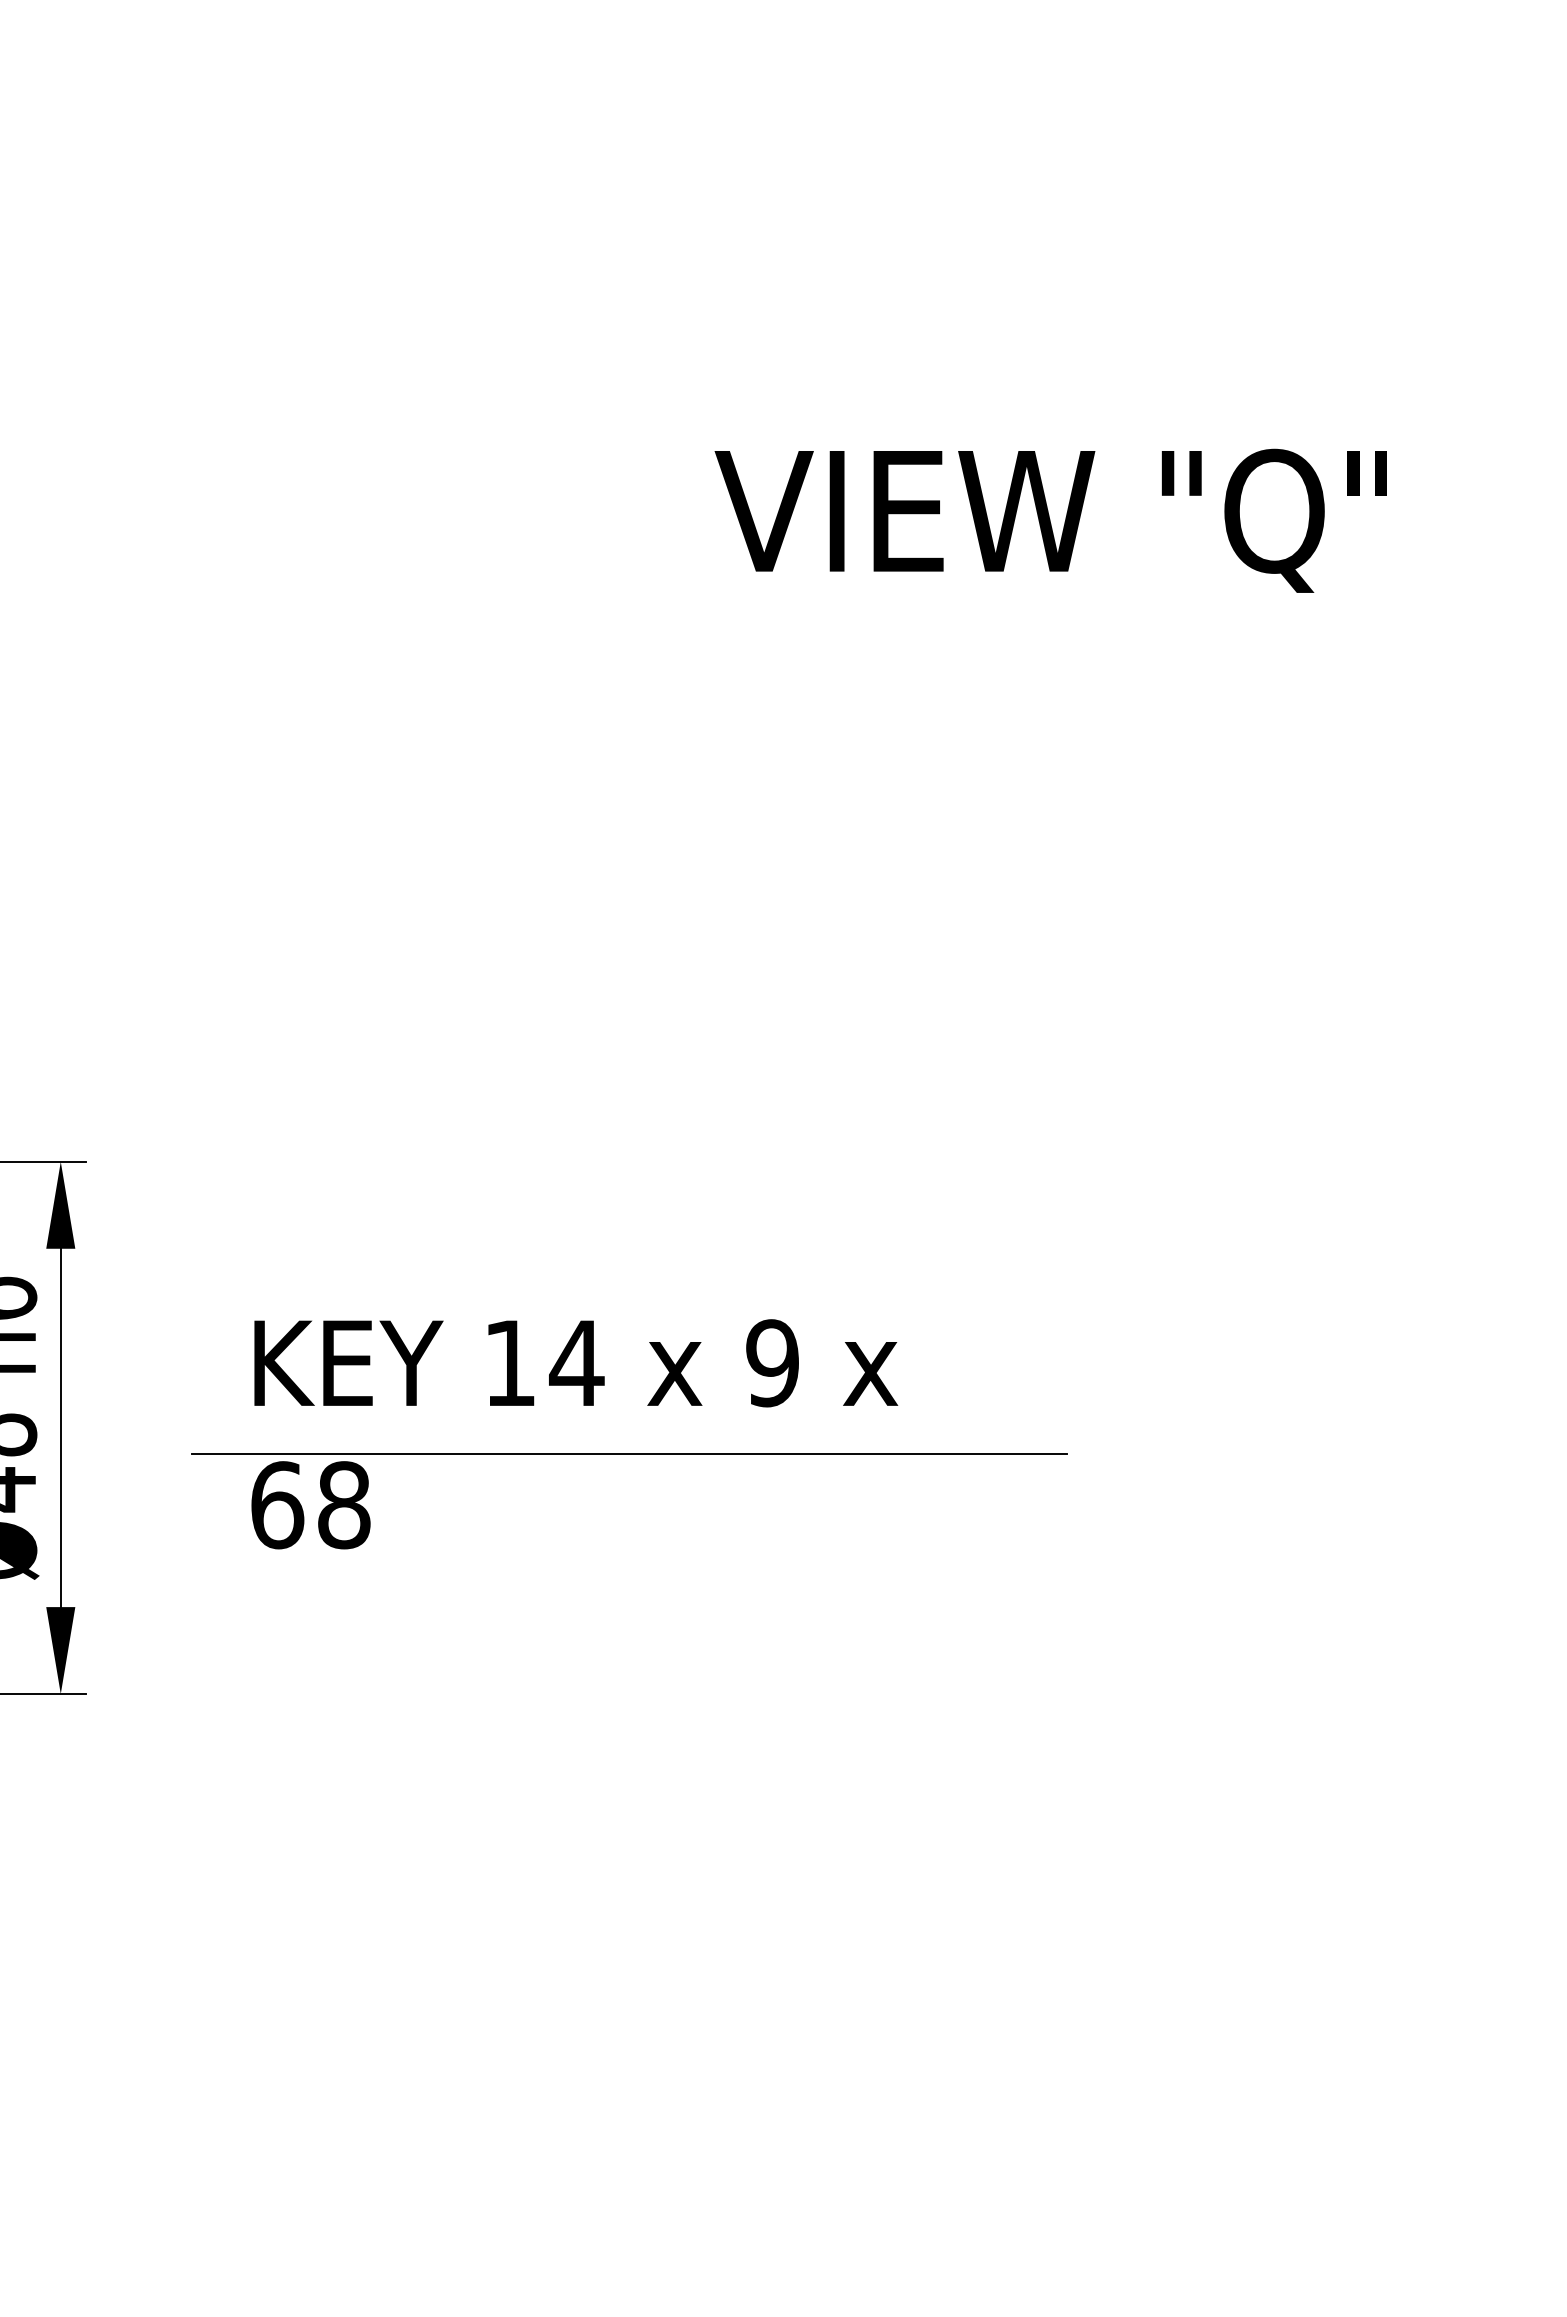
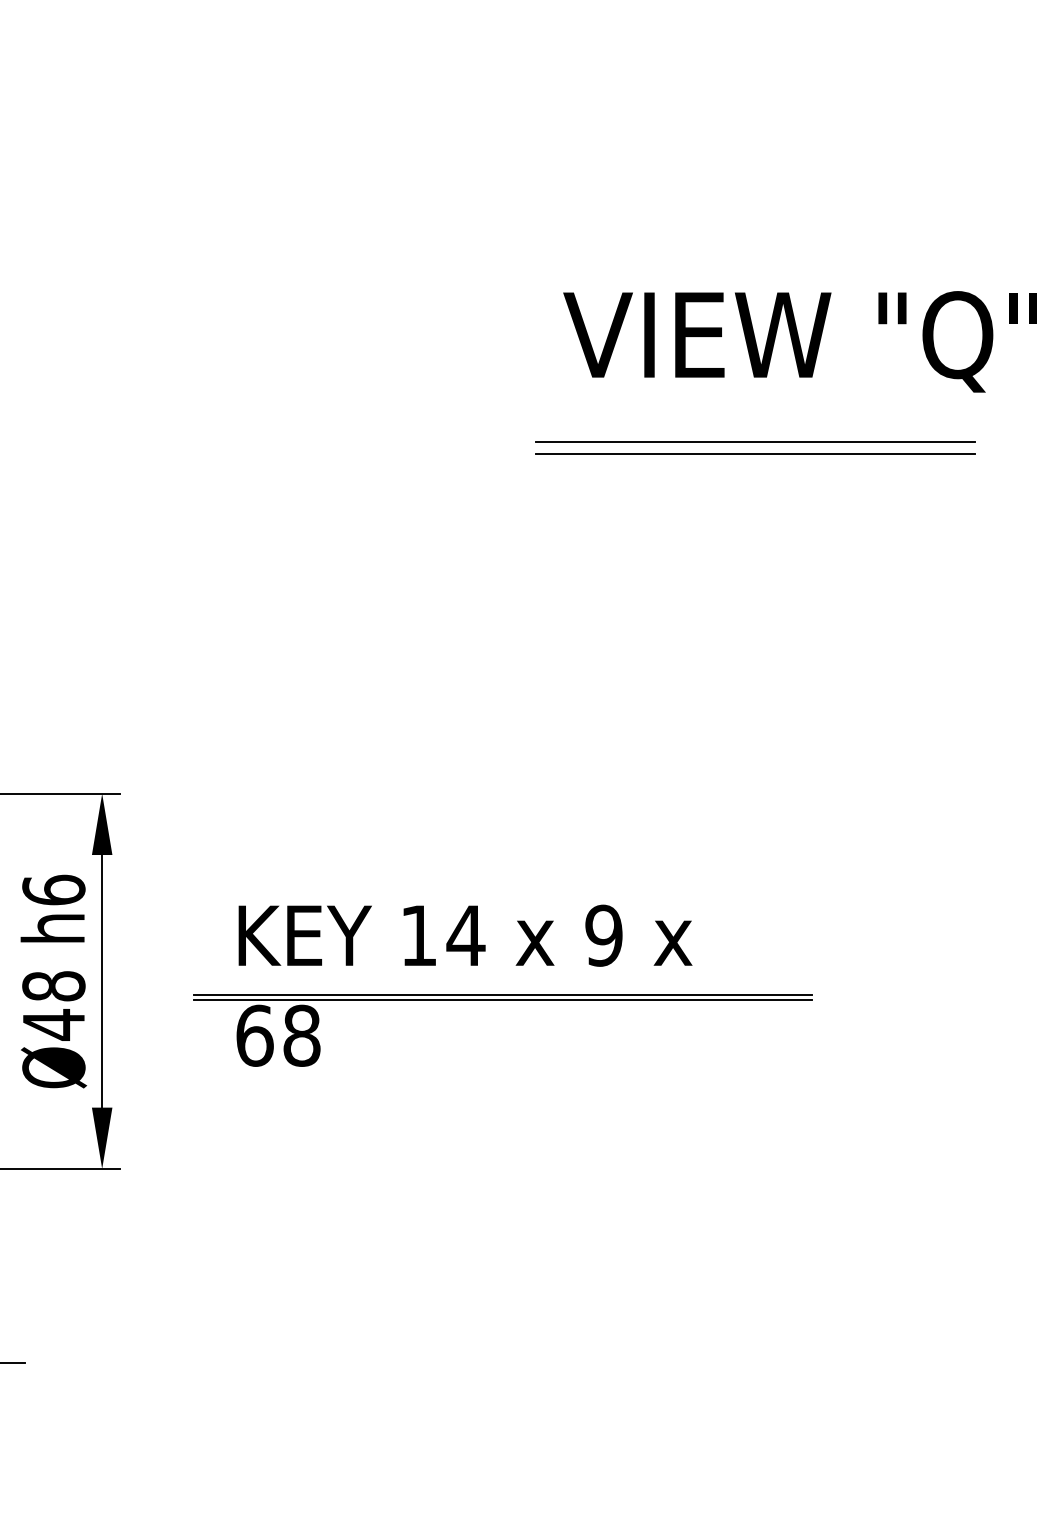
line: (987, 663) -> (755, 442), added
line: (987, 680) -> (755, 454), added
line: (629, 1447) -> (503, 995), added

